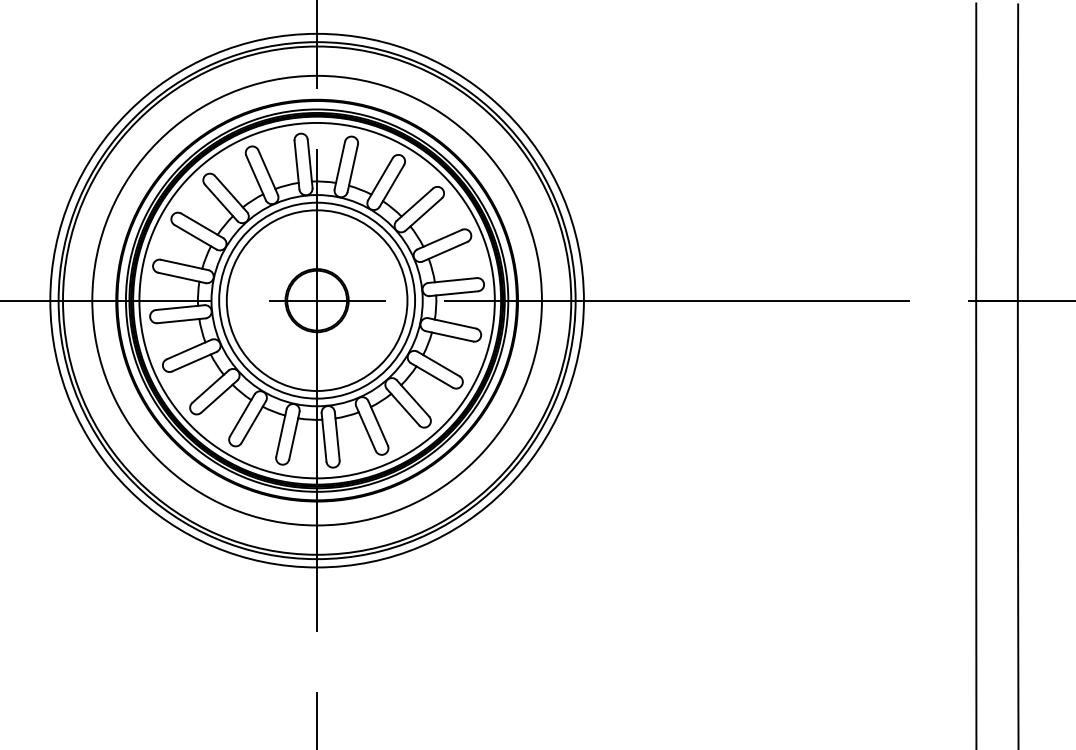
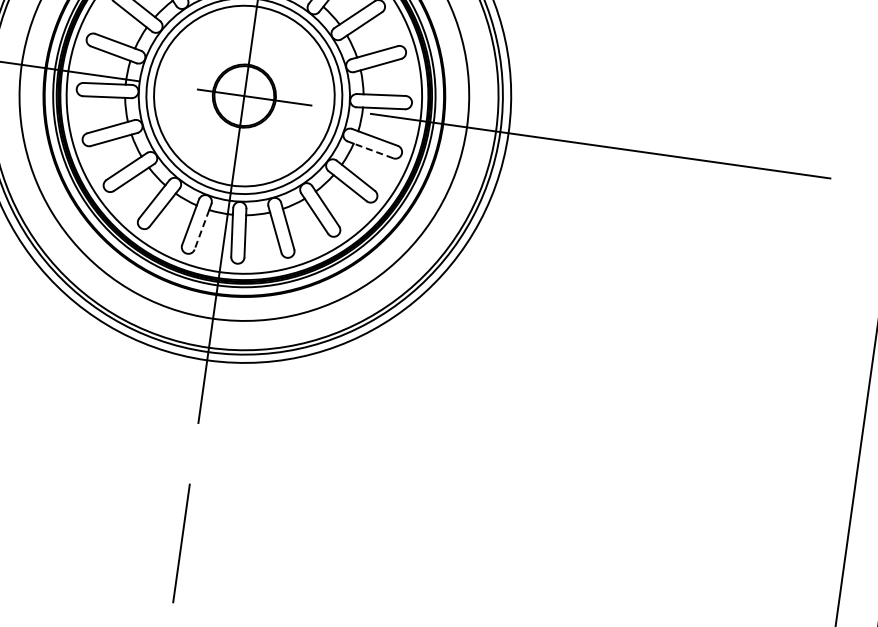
line: (452, 336) -> (373, 150), solid -> dashed
line: (293, 439) -> (201, 230), solid -> dashed

